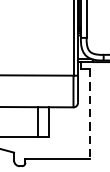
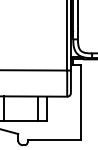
line: (89, 114) -> (80, 102), dashed -> solid

